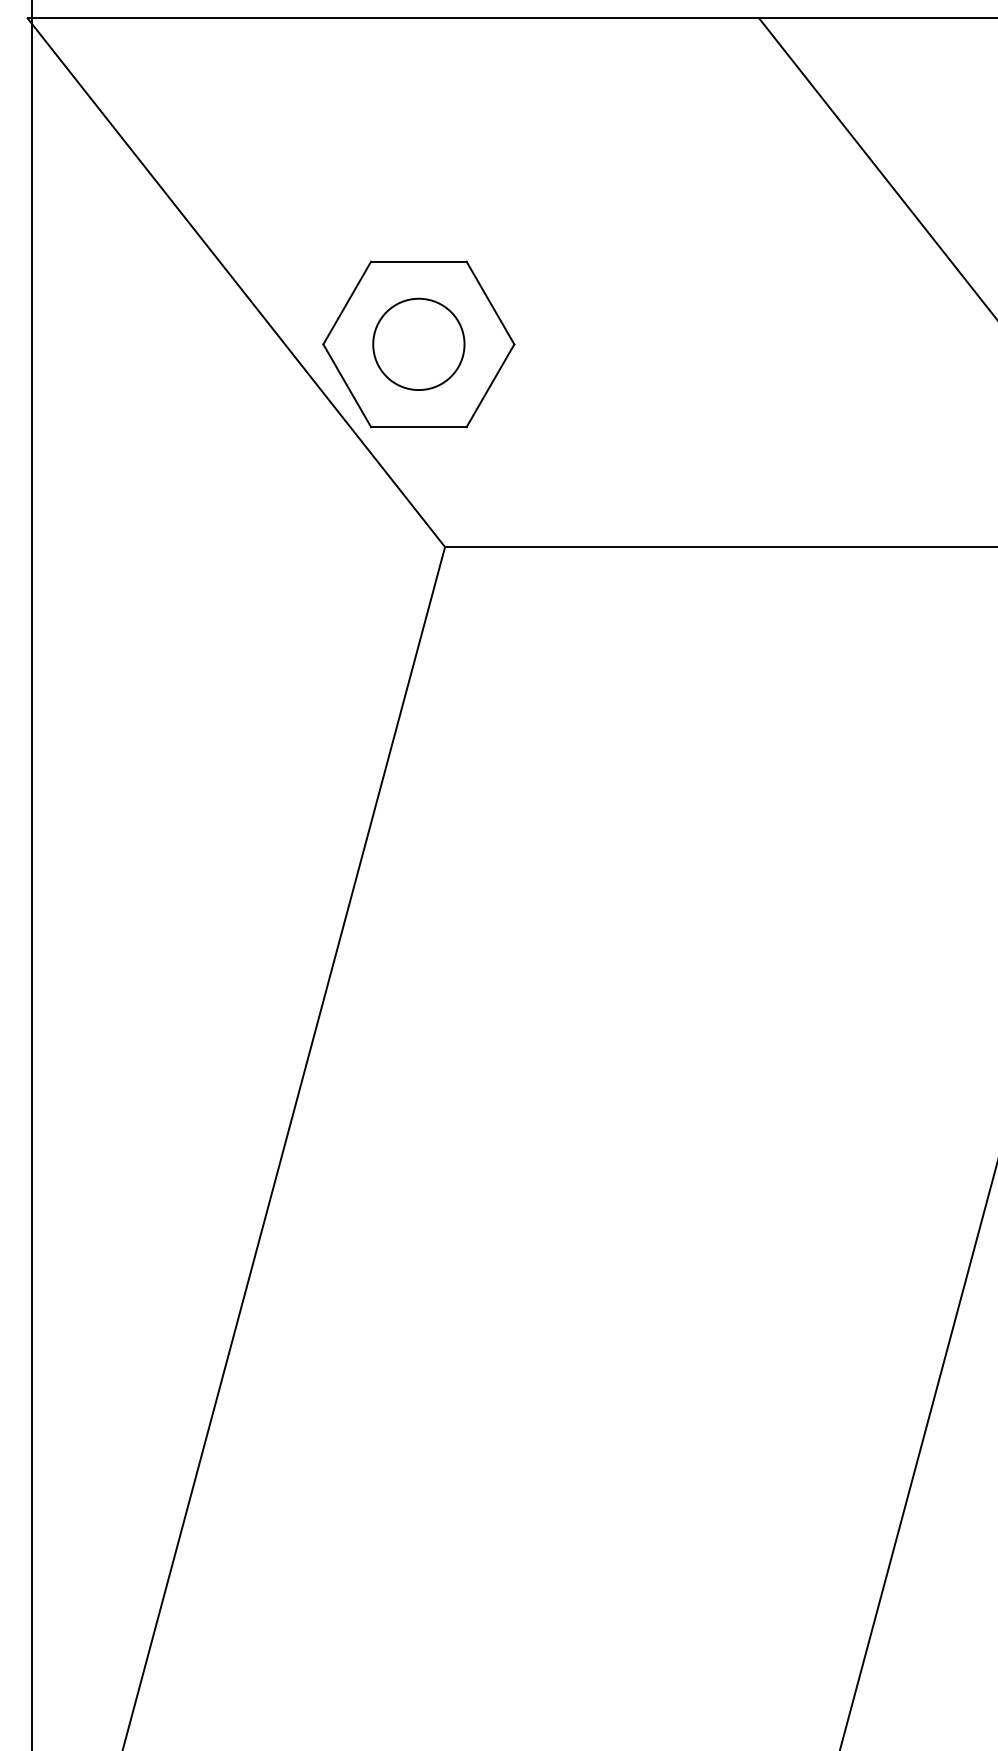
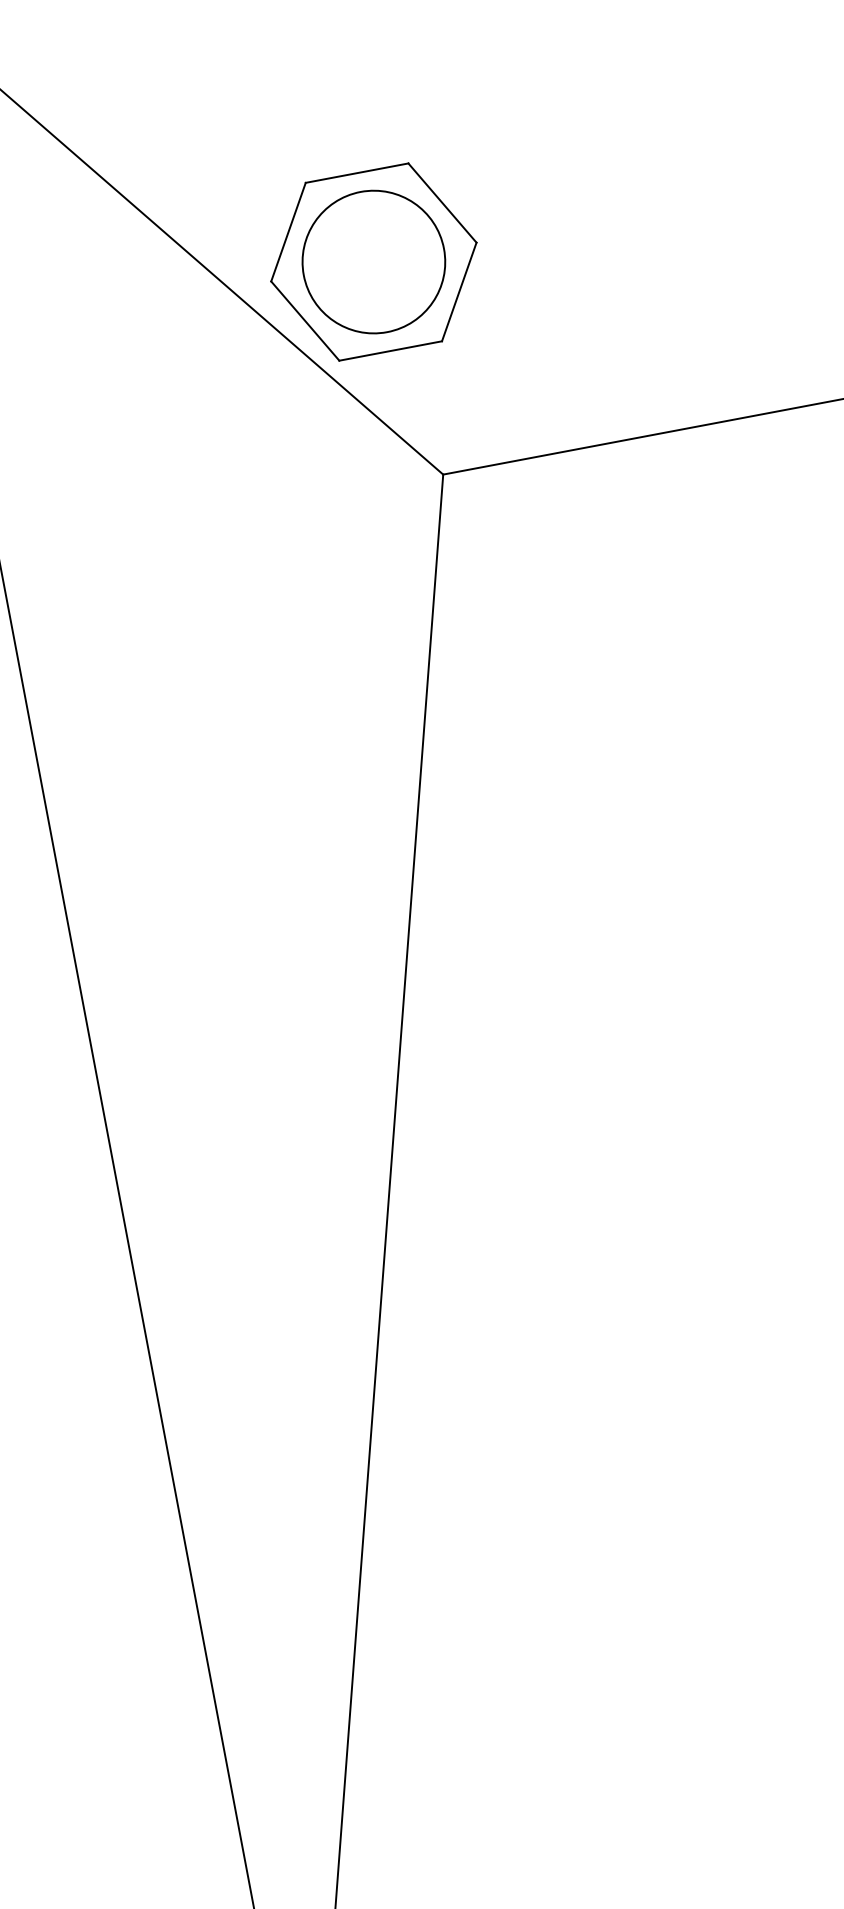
circle: (418, 344) -> (373, 262), size x1.43

